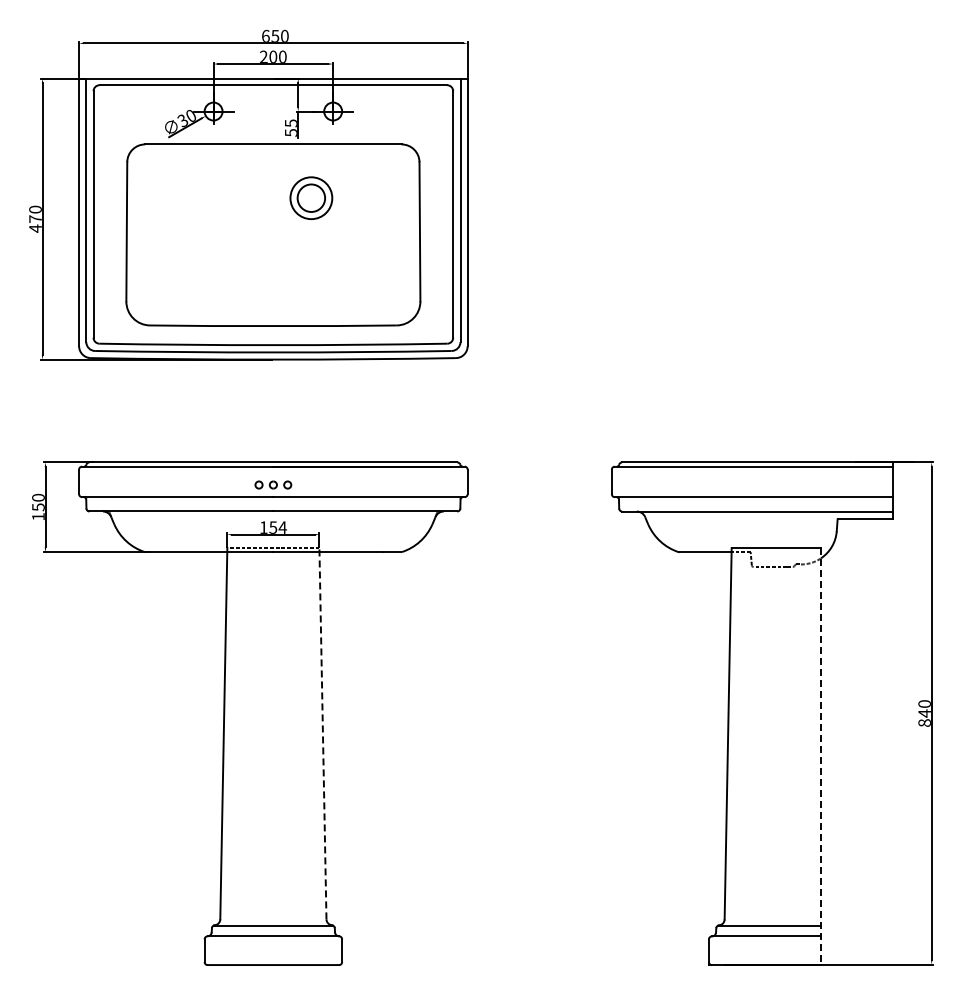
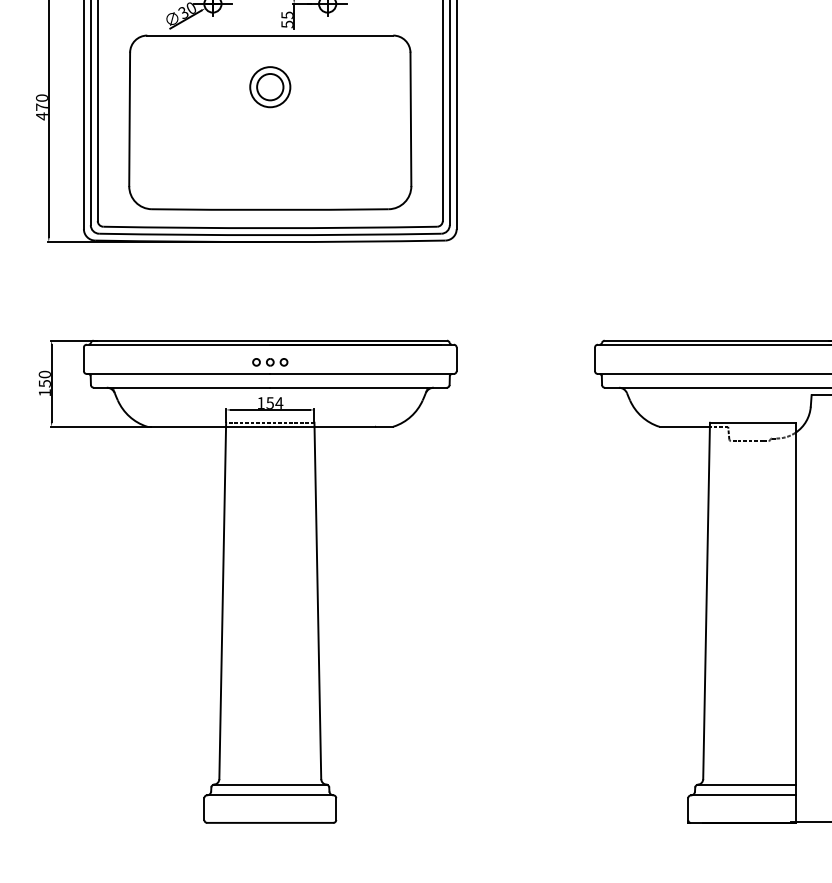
part: (311, 197) -> (270, 86), moved
line: (322, 733) -> (317, 600), dashed -> solid
line: (821, 756) -> (796, 622), dashed -> solid

